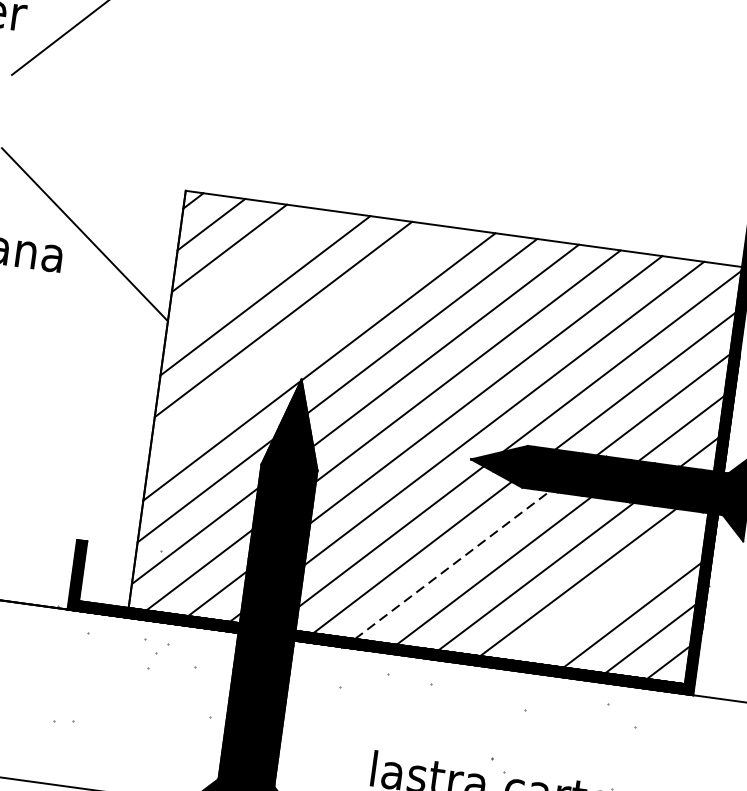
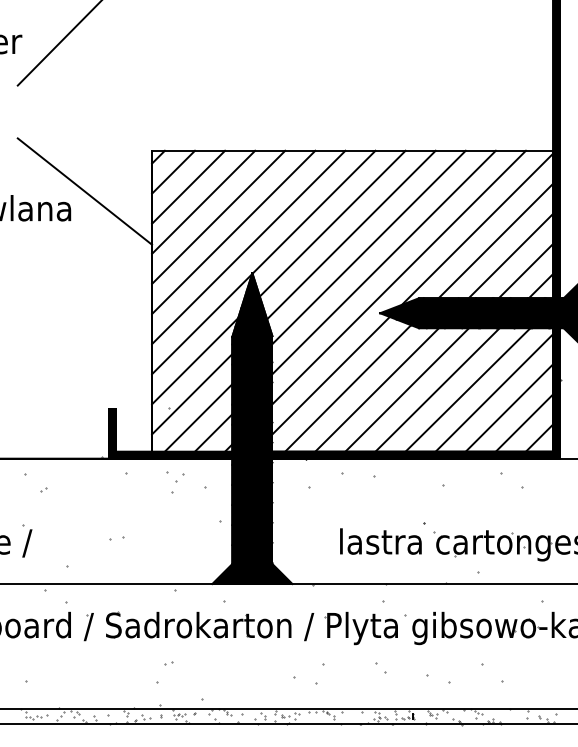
line: (247, 270) -> (203, 201), added
line: (301, 343) -> (248, 247), added
line: (452, 564) -> (377, 389), dashed -> solid
line: (614, 591) -> (494, 392), added

